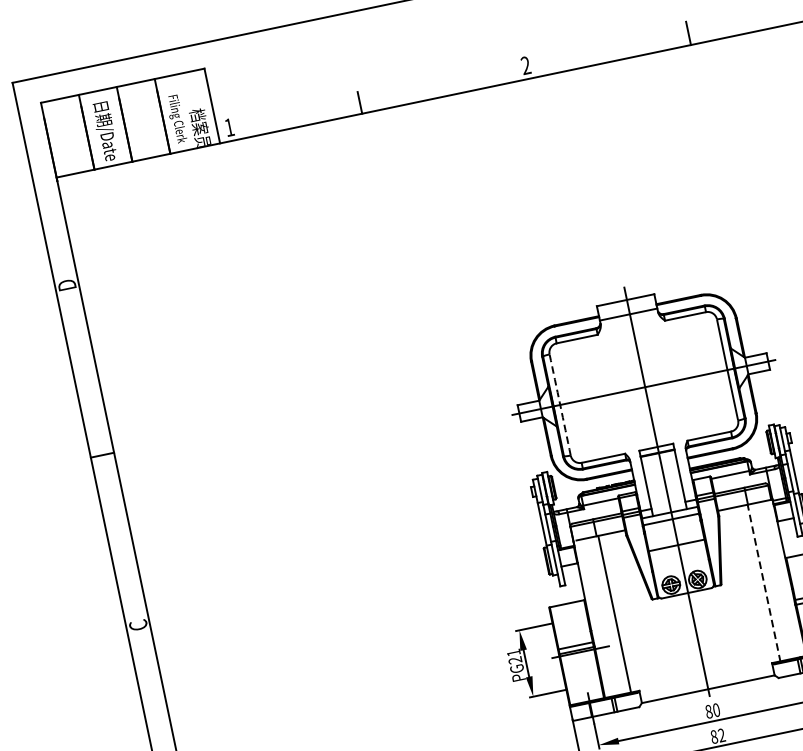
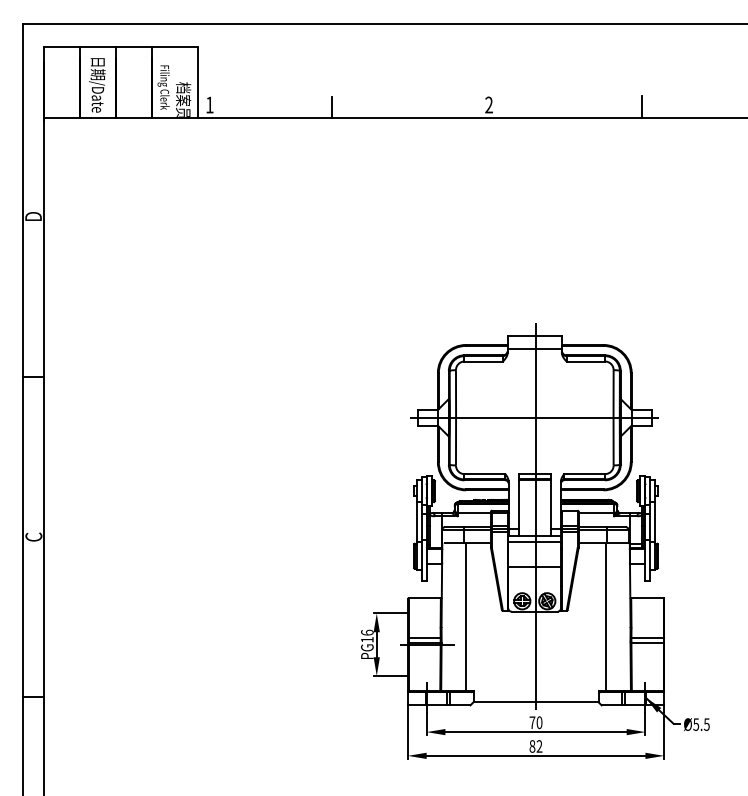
arc: (560, 404) -> (456, 417), dashed -> solid
line: (764, 582) -> (606, 616), dashed -> solid
text: (514, 655) -> (367, 635), PG21 -> PG16
text: (709, 711) -> (532, 722), 80 -> 70

